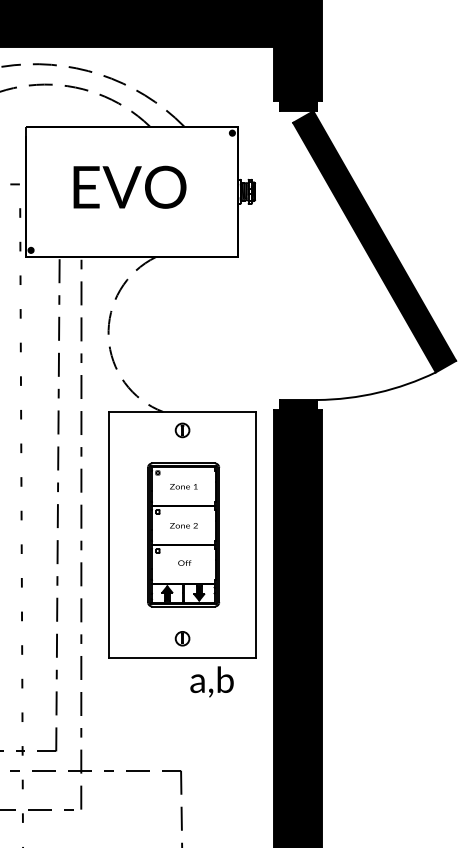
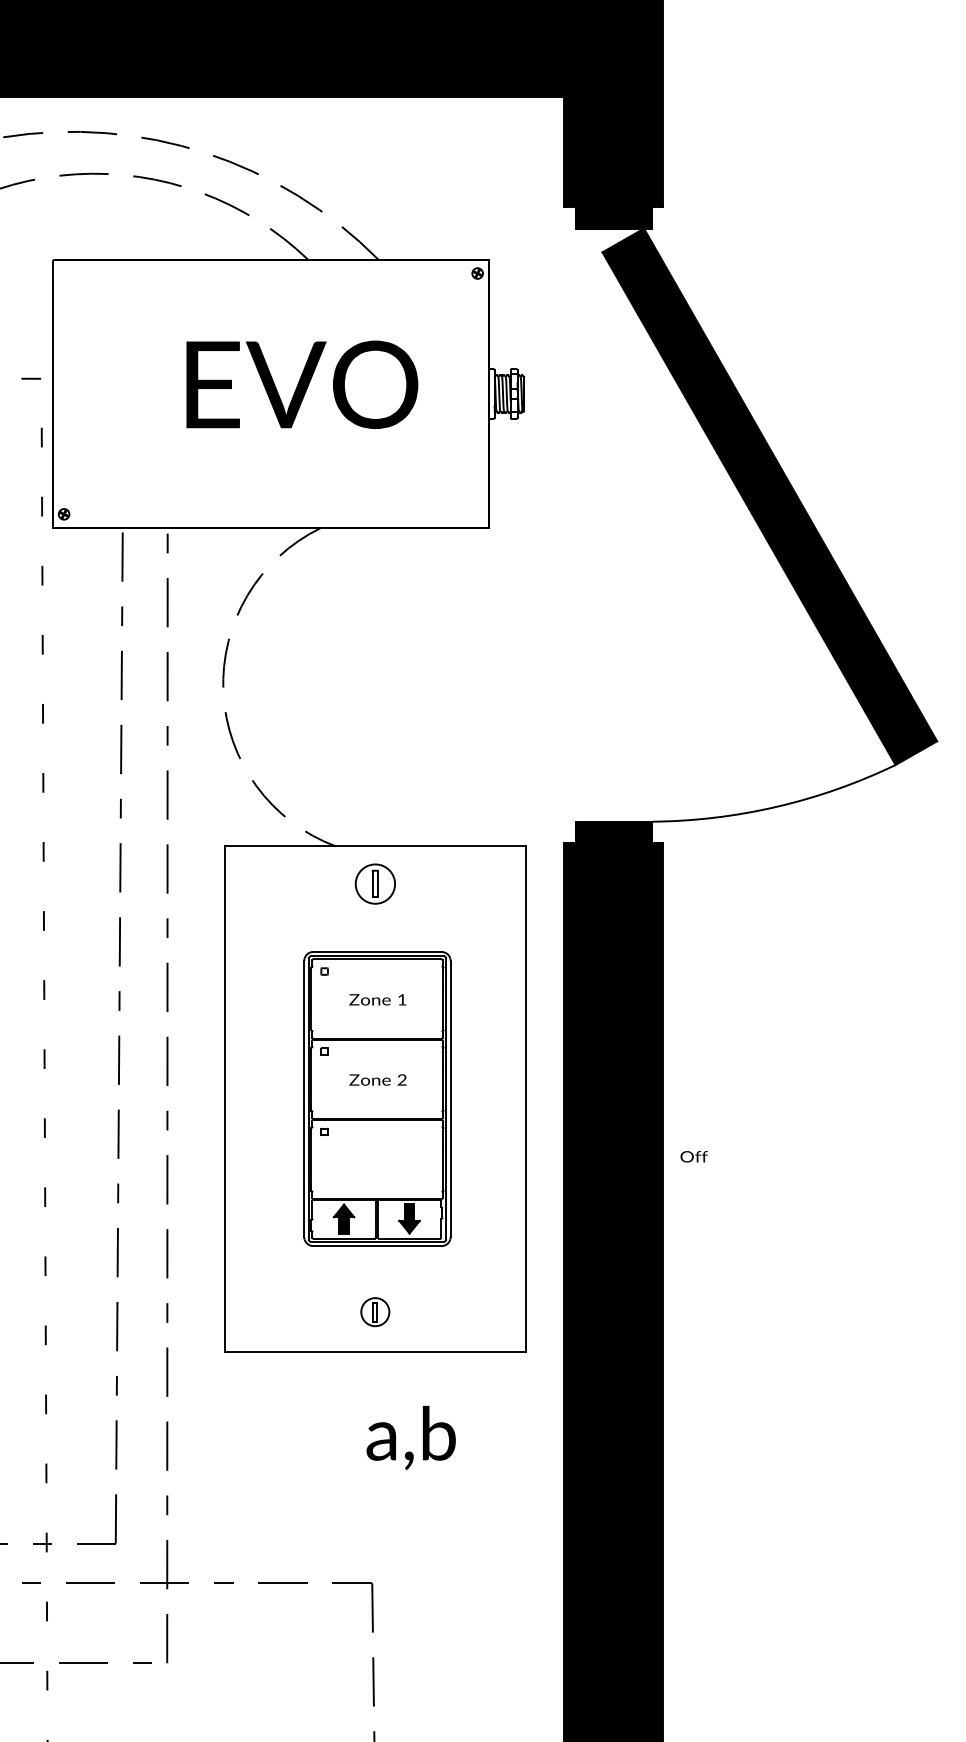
text: (129, 186) -> (301, 383), moved
part: (182, 430) -> (375, 884), size x1.4
text: (184, 562) -> (693, 1155), moved
text: (211, 681) -> (410, 1436), moved

